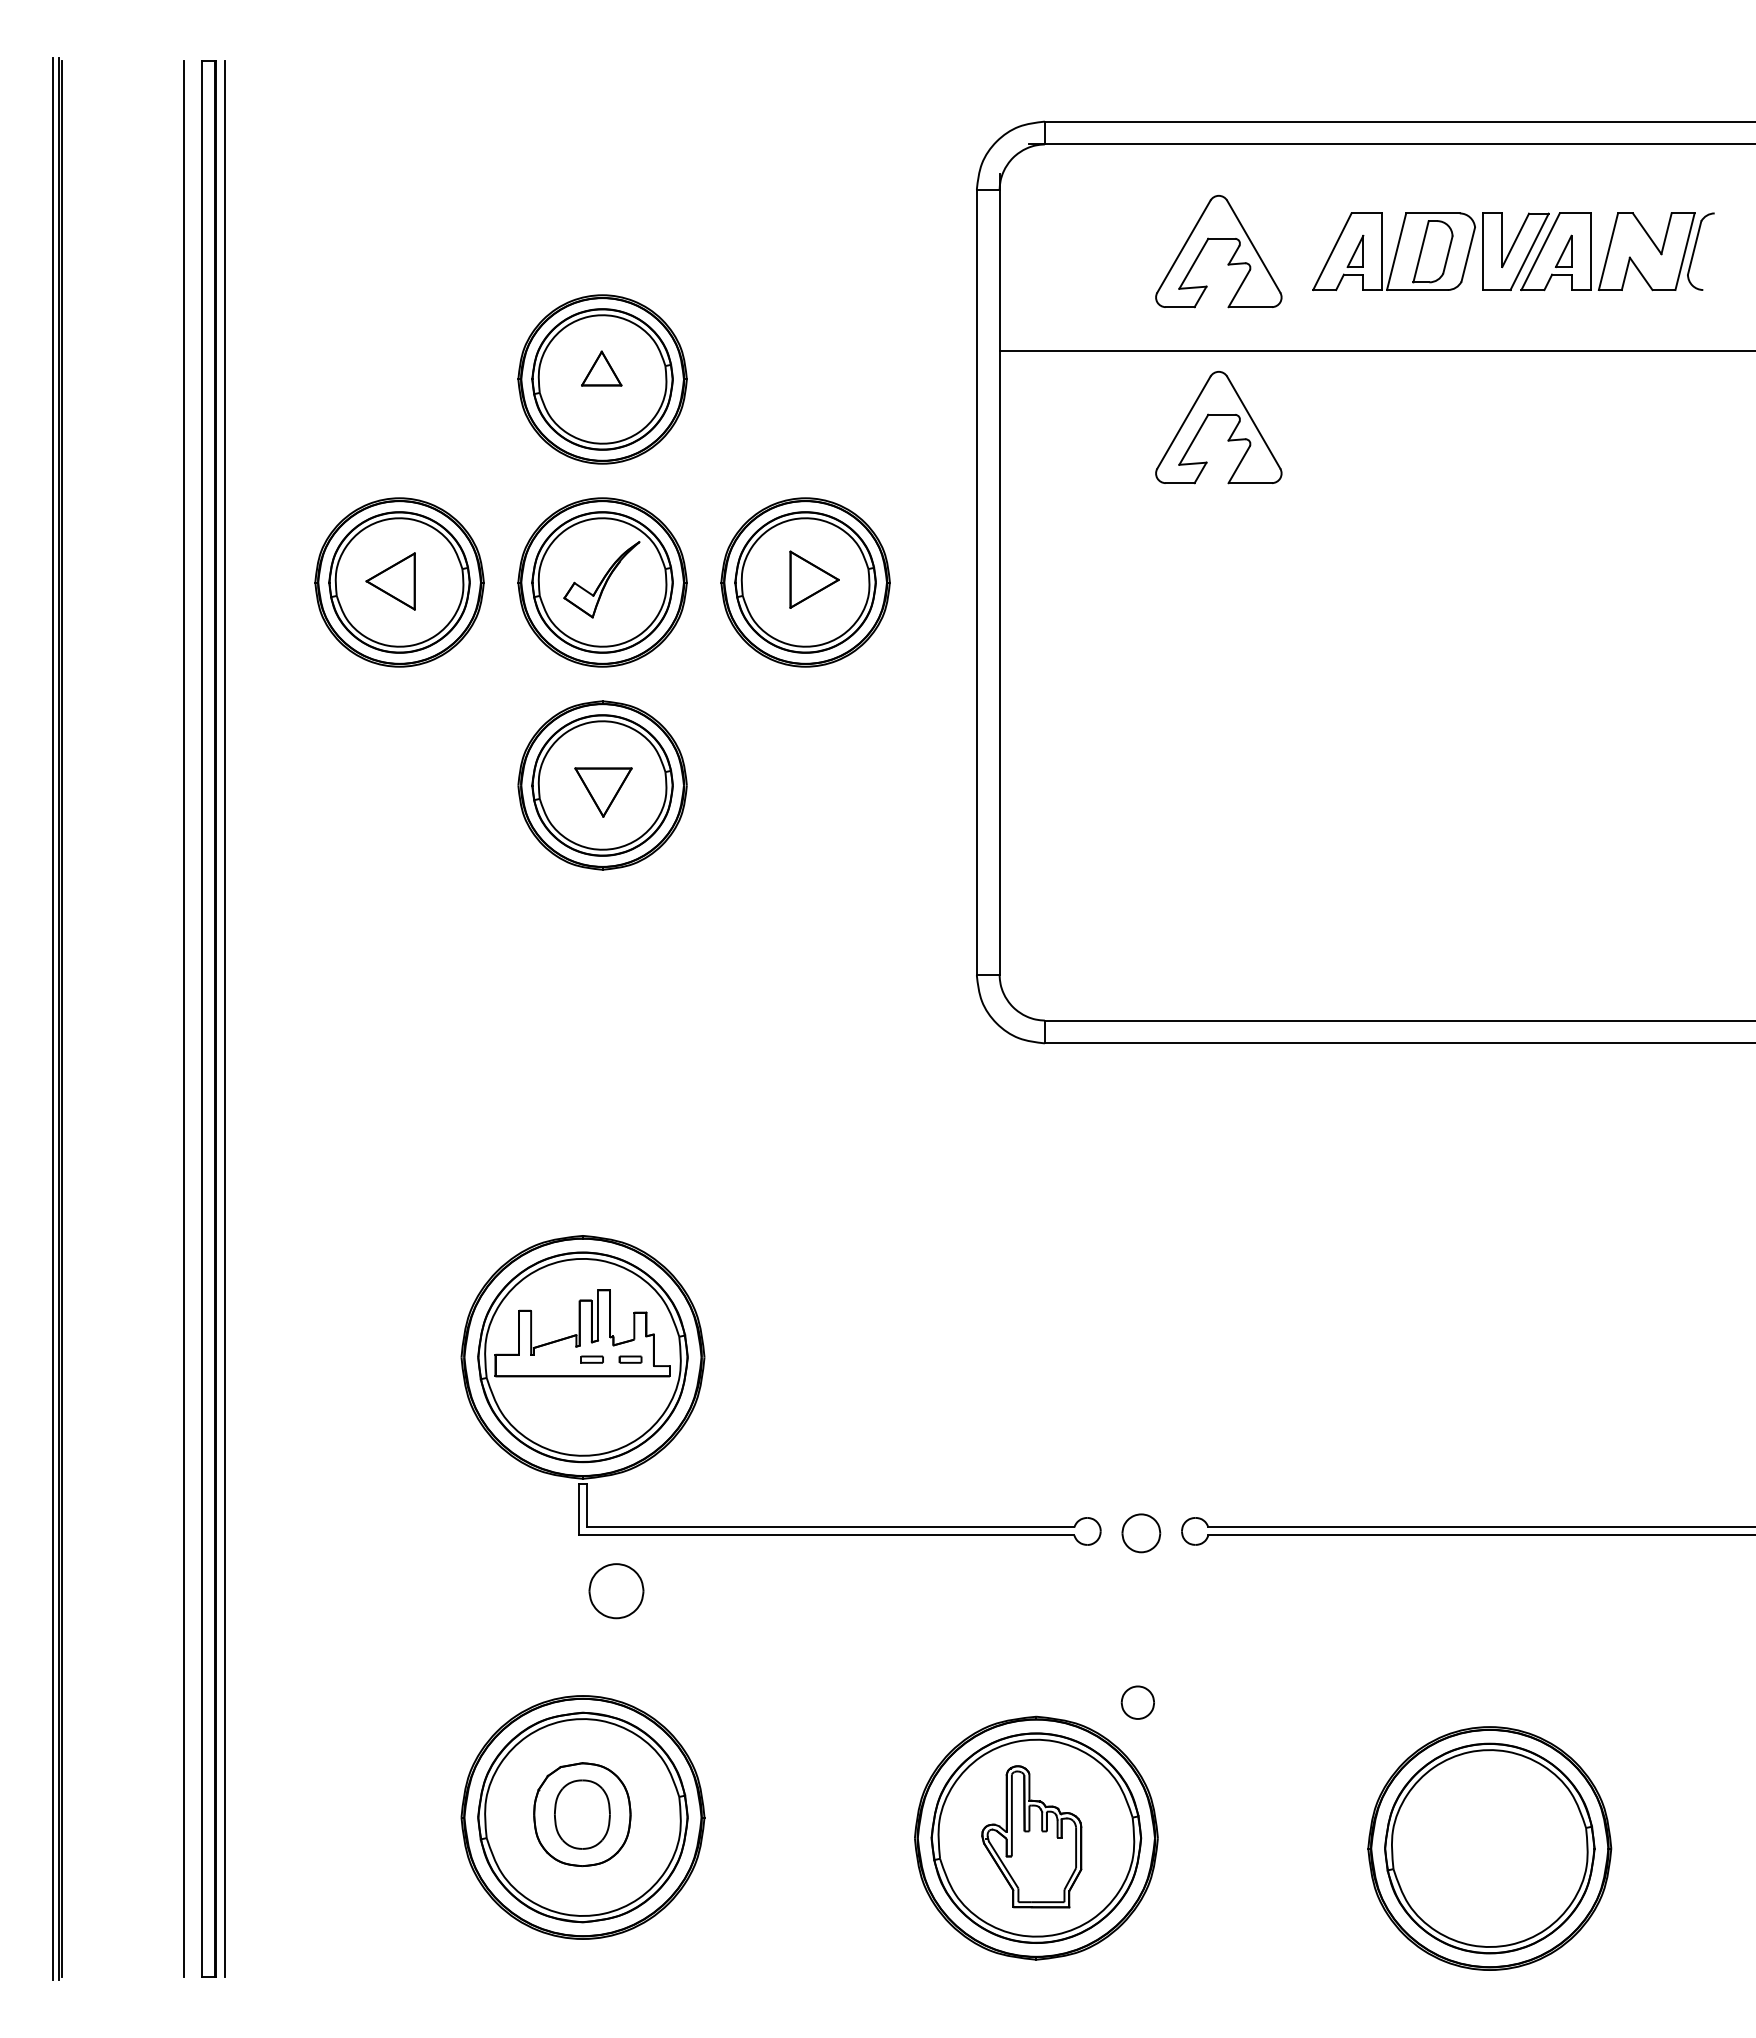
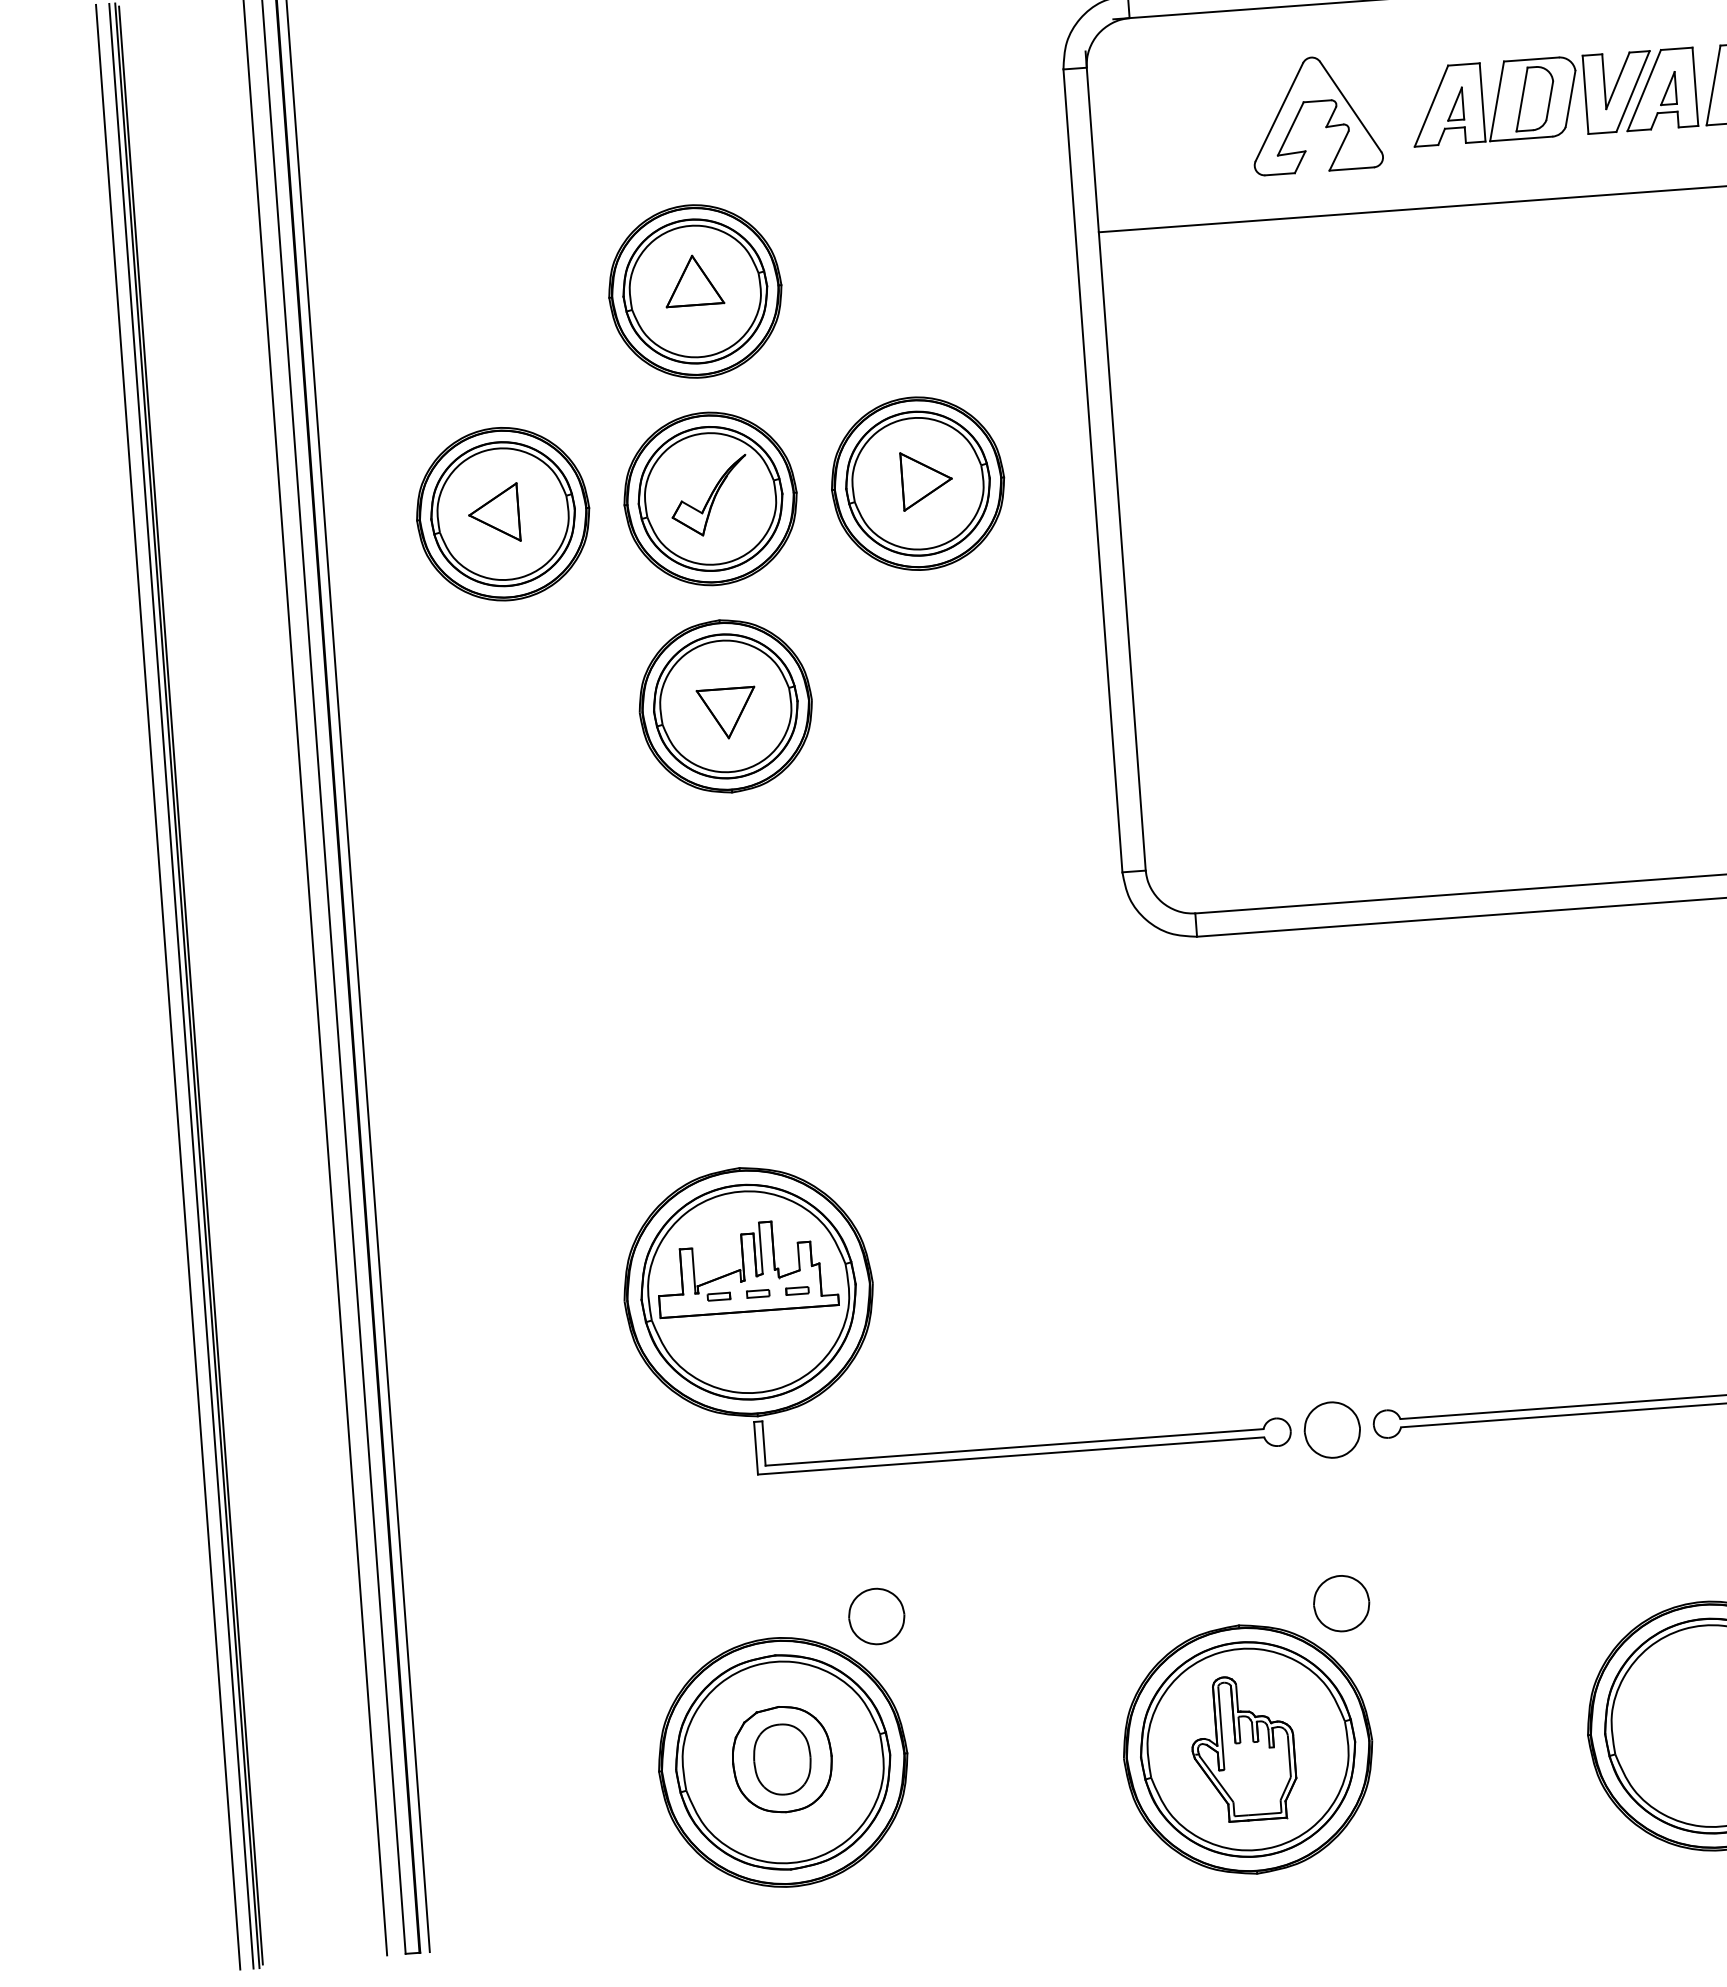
part: (601, 368) -> (693, 280), size x1.43
part: (1218, 415) -> (1327, 282), removed
line: (39, 1018) -> (167, 986), added
part: (553, 1359) -> (718, 1296), added
part: (1141, 1533) -> (1332, 1430), size x1.43
part: (616, 1591) -> (876, 1616), moved
part: (1137, 1702) -> (1341, 1603), size x1.67

